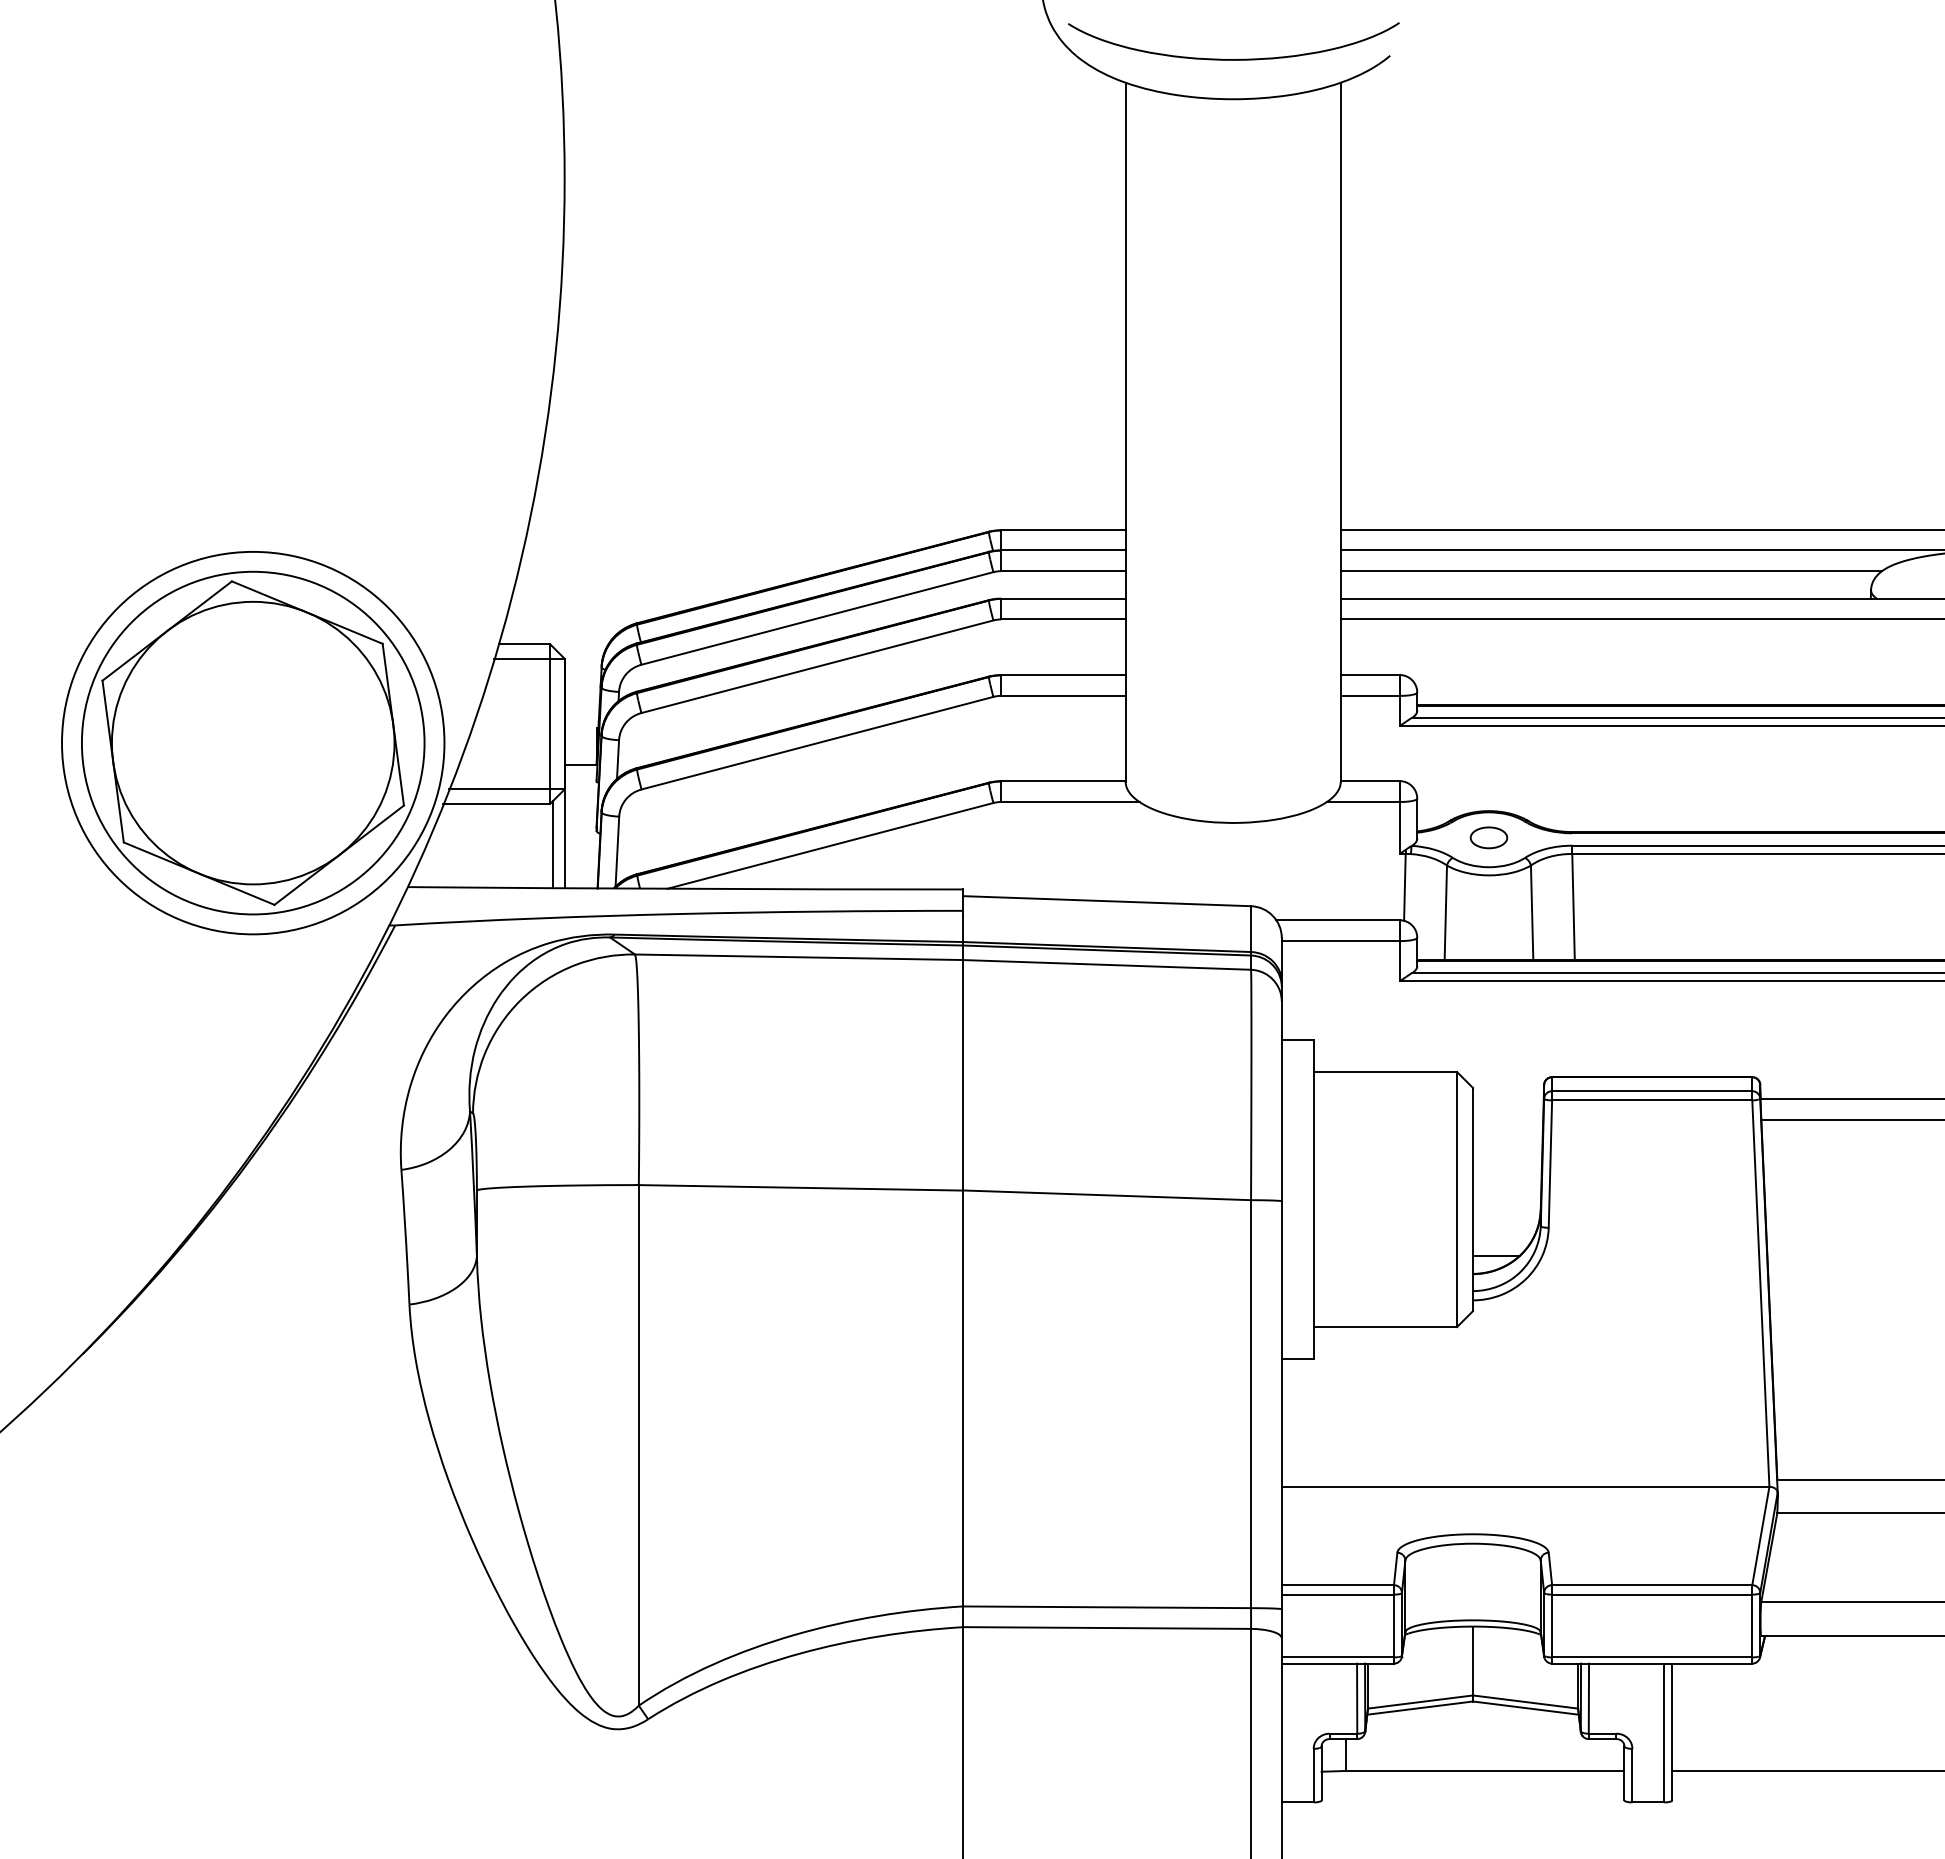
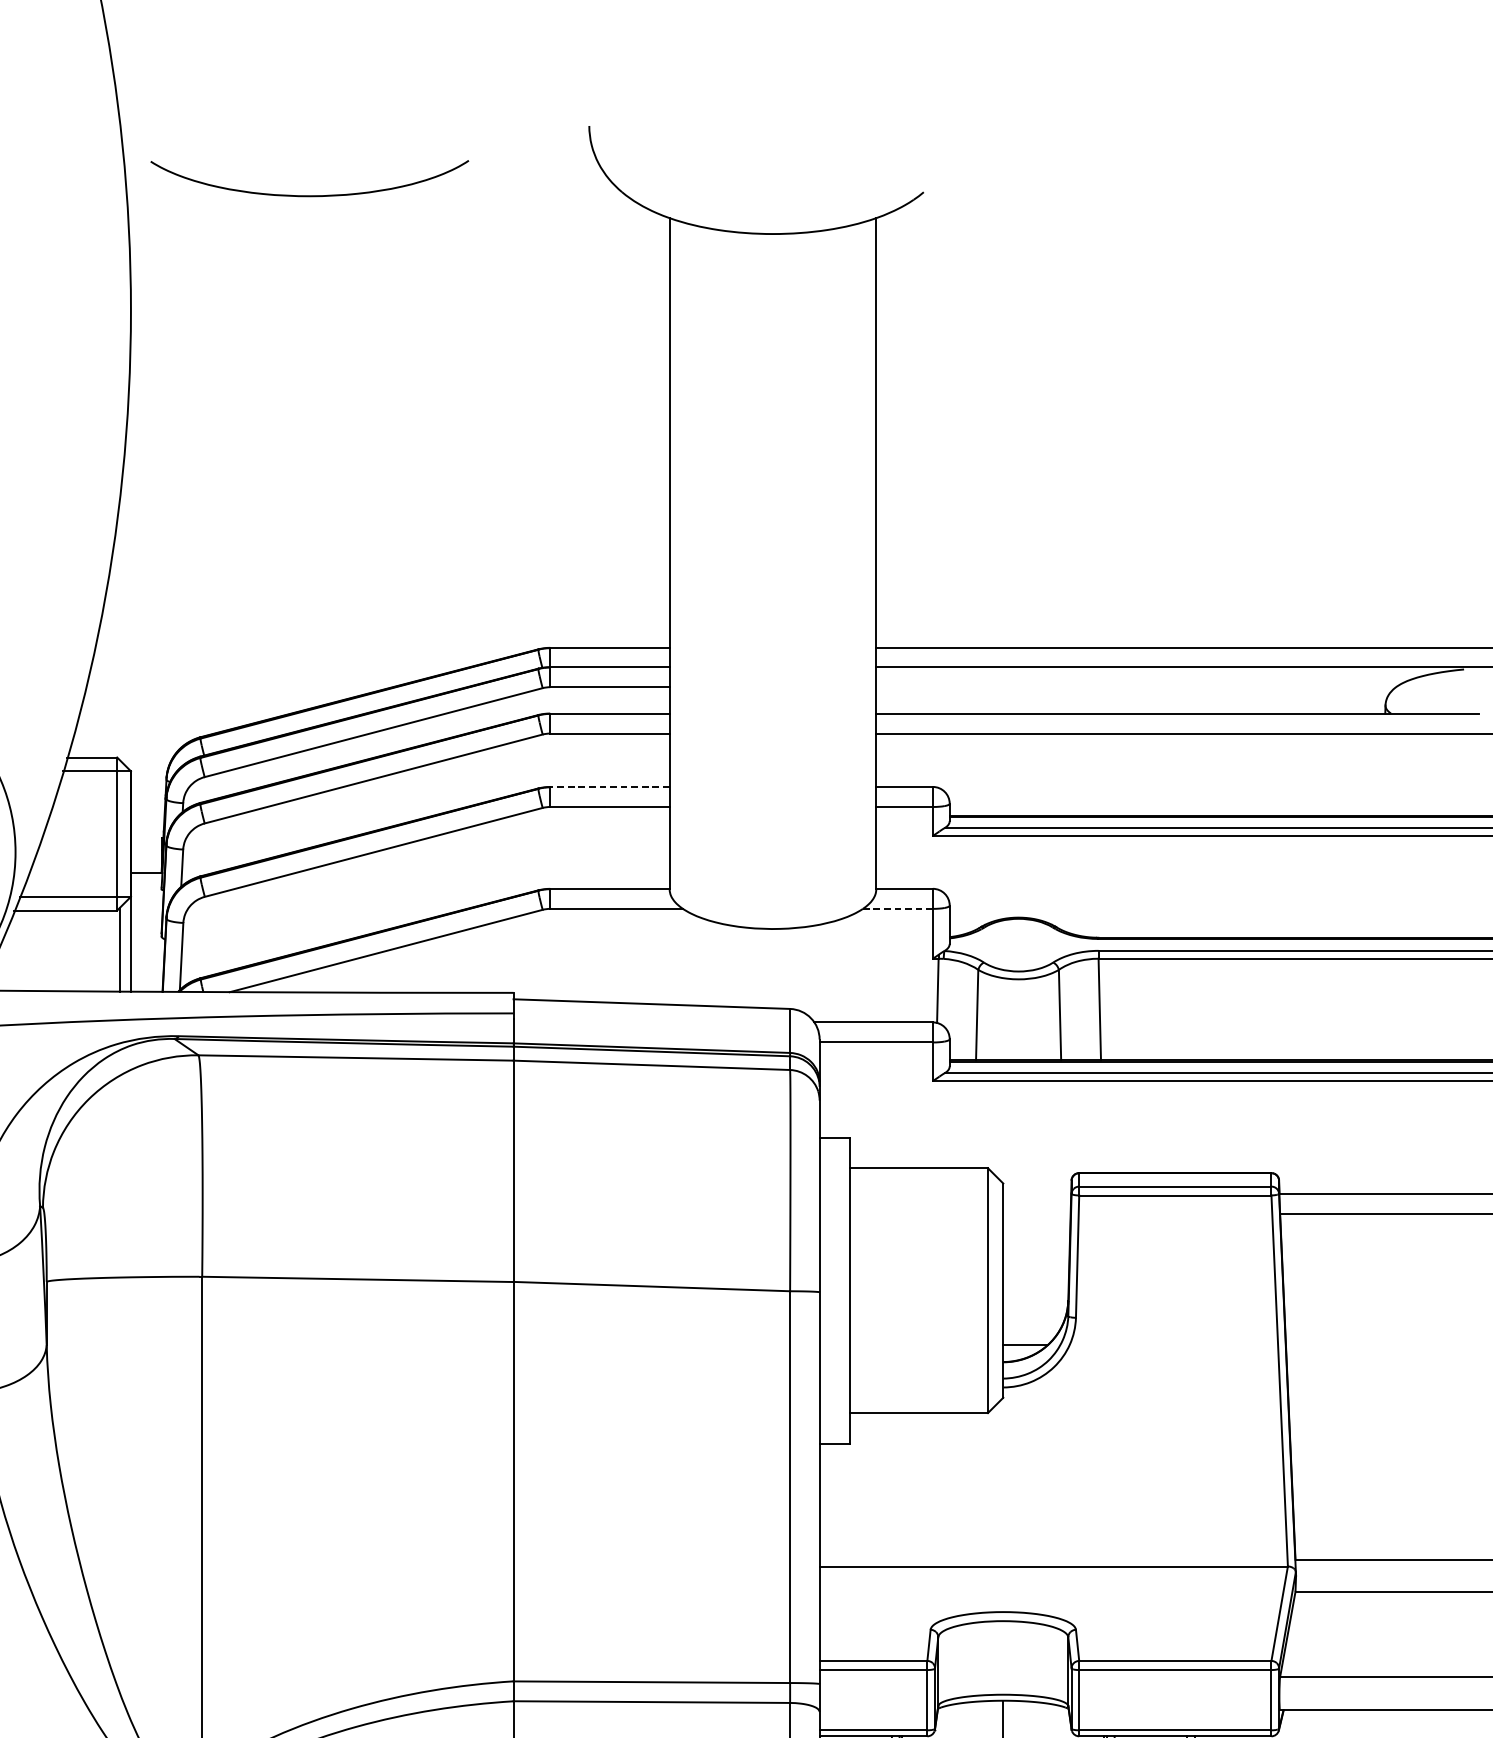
curve: (1233, 59) -> (309, 195), moved
line: (1611, 571) -> (1136, 687), removed
line: (1062, 675) -> (609, 787), solid -> dashed
line: (1363, 802) -> (898, 909), solid -> dashed
part: (1488, 837) -> (1018, 942), removed

